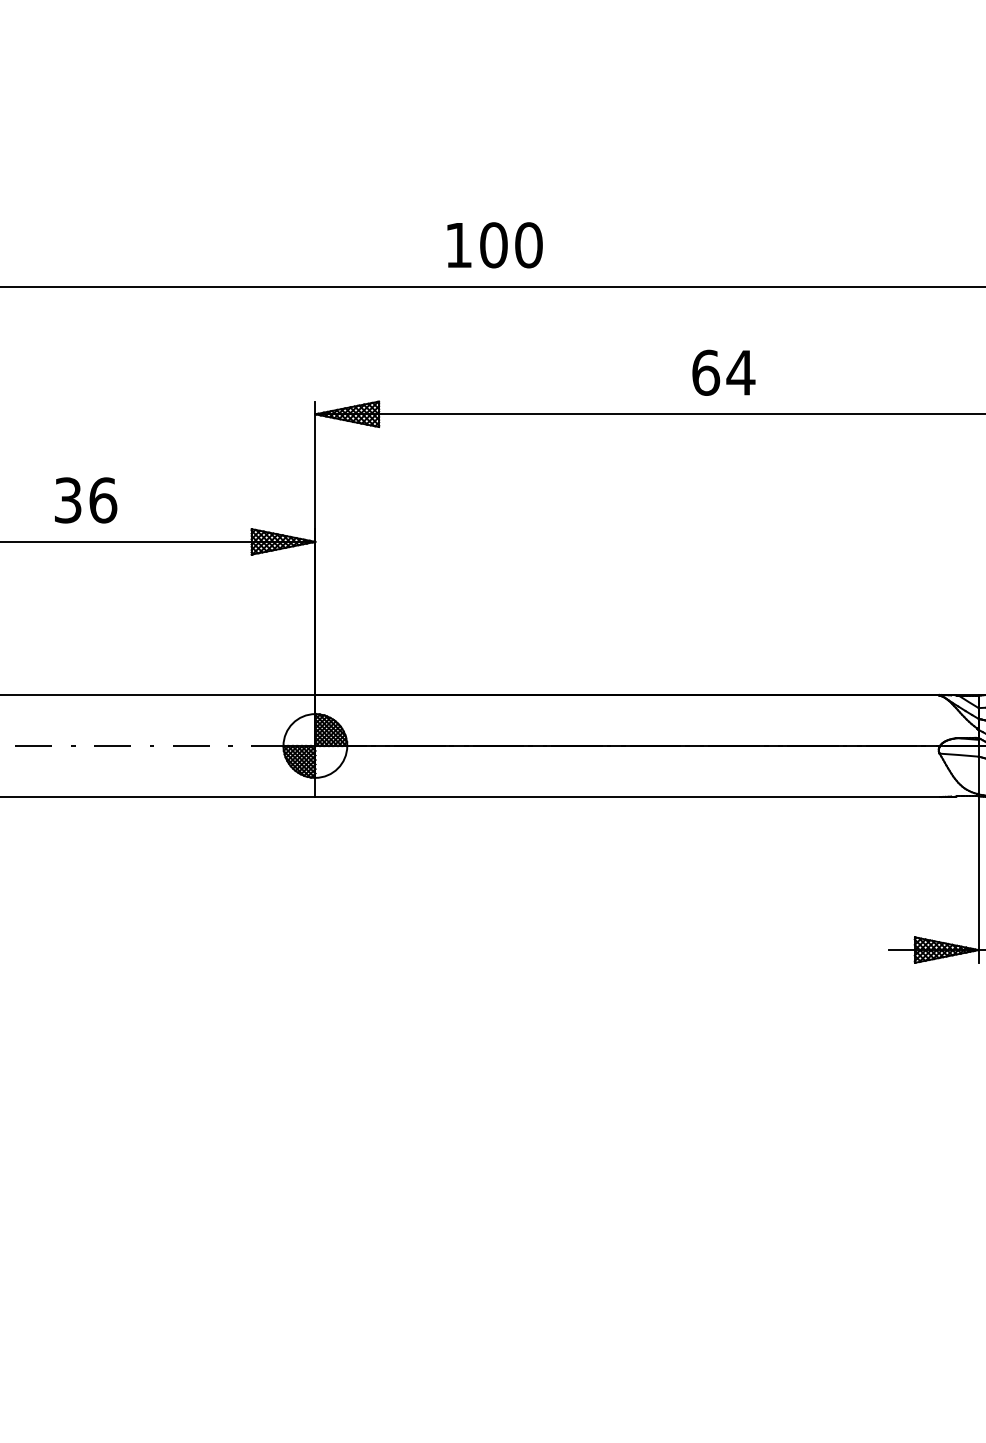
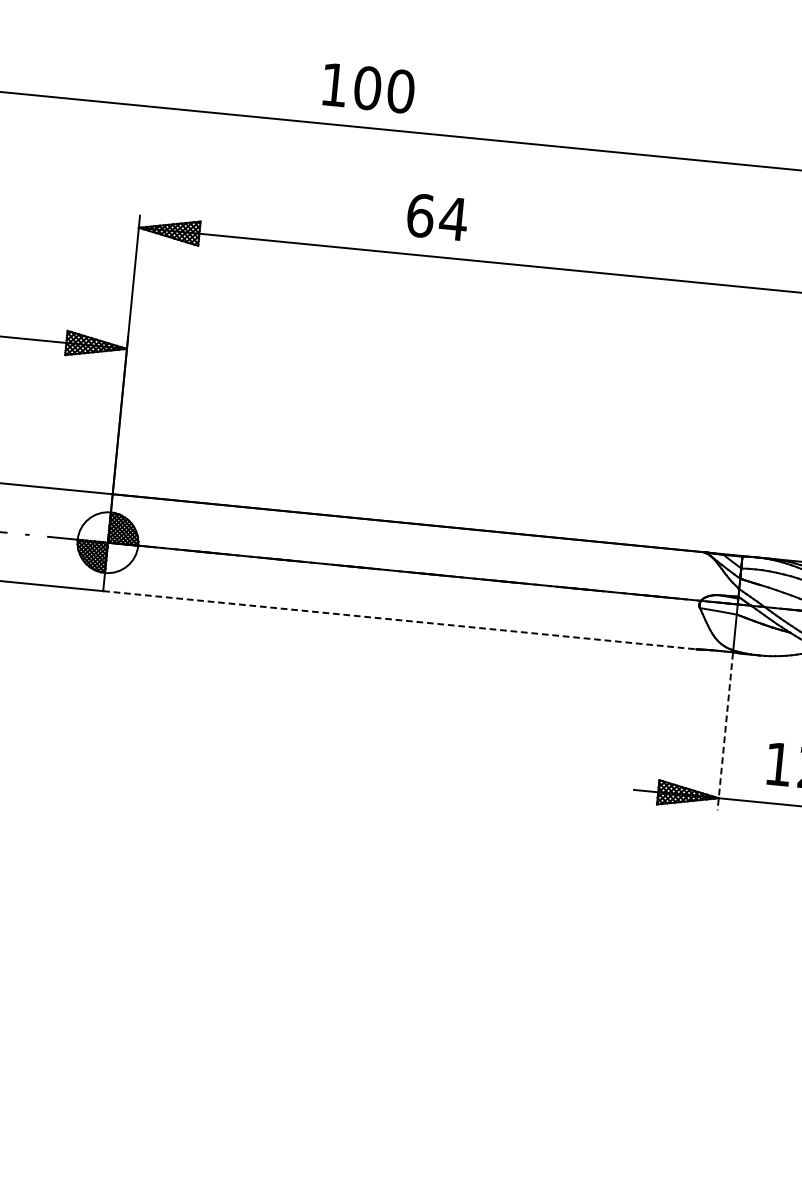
text: (494, 245) -> (368, 88), moved
text: (723, 372) -> (437, 216), moved
line: (628, 797) -> (400, 620), solid -> dashed
line: (978, 879) -> (725, 731), solid -> dashed

